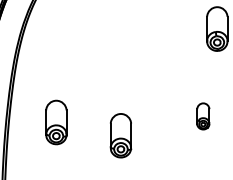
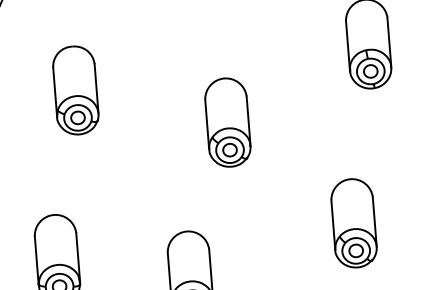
part: (71, 40) -> (74, 90), added
part: (145, 61) -> (228, 121), added
part: (203, 116) -> (354, 223), size x1.67

